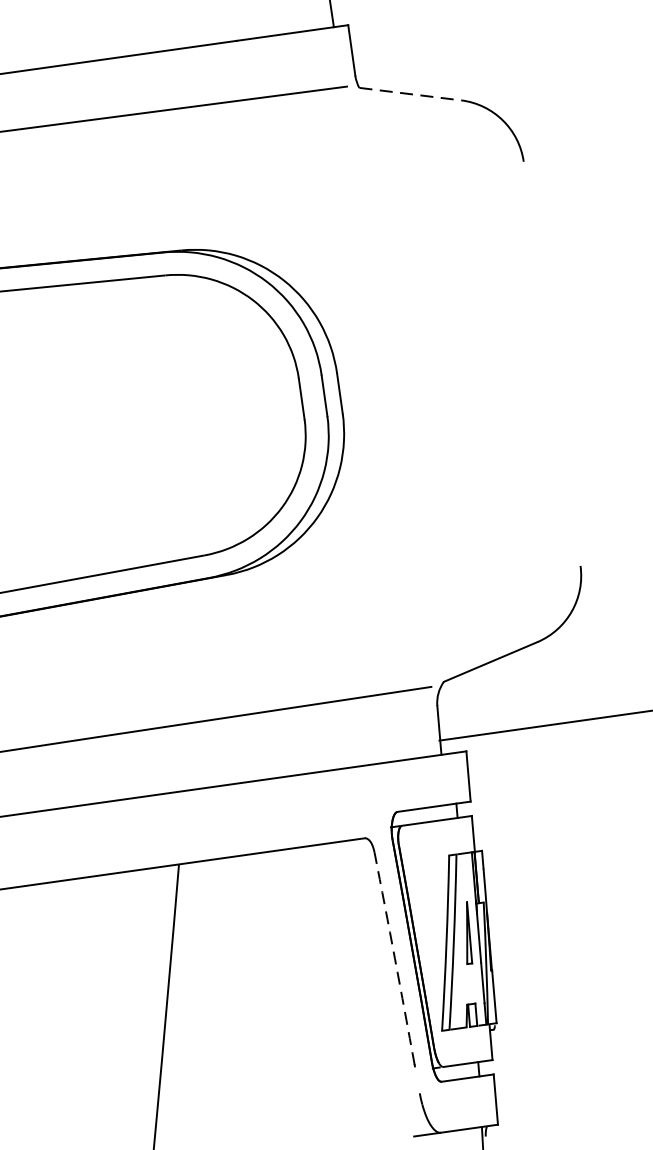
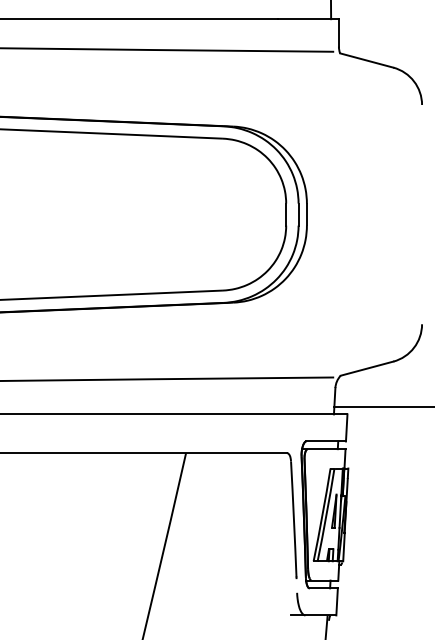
line: (409, 94) -> (366, 60), dashed -> solid
arc: (394, 959) -> (293, 519), dashed -> solid

